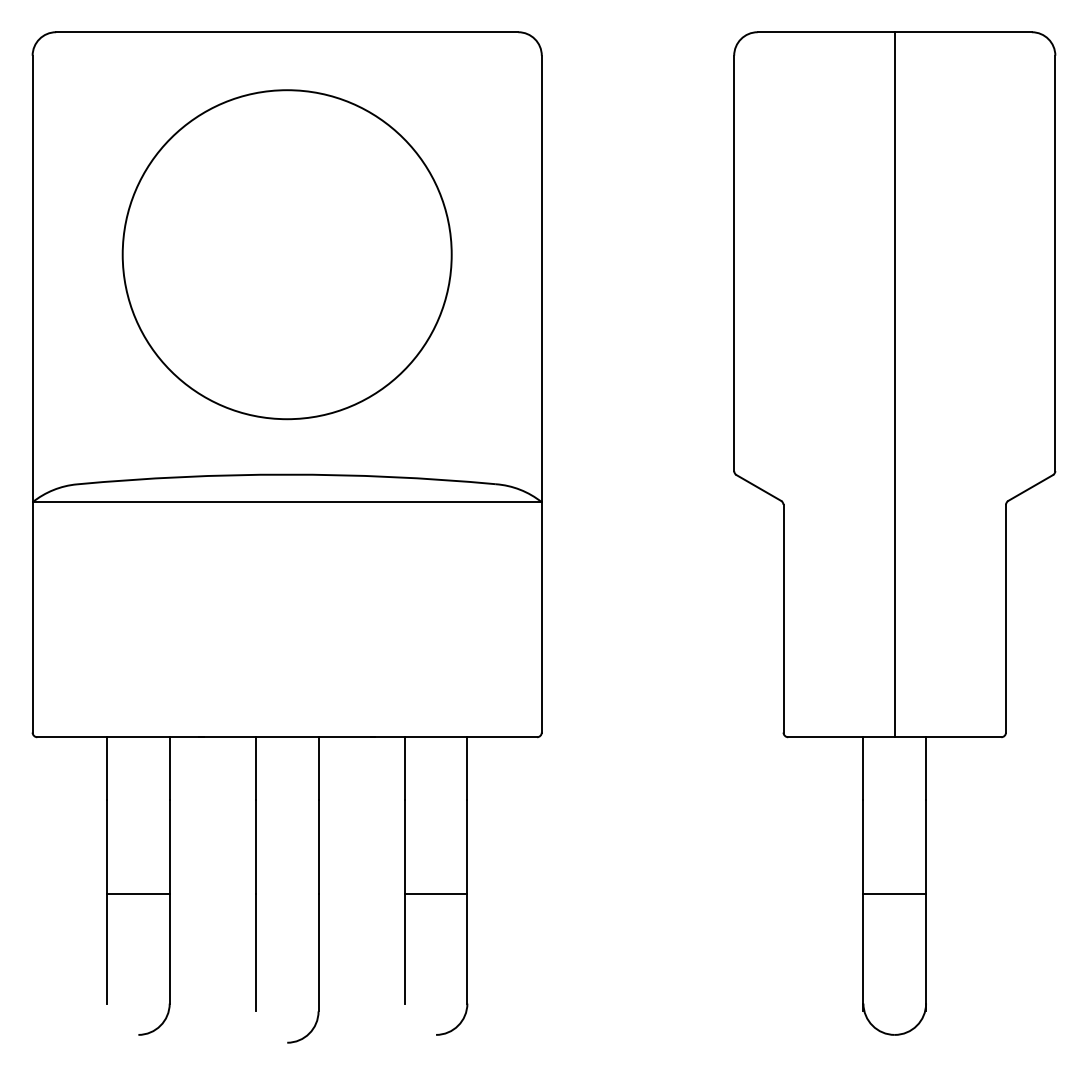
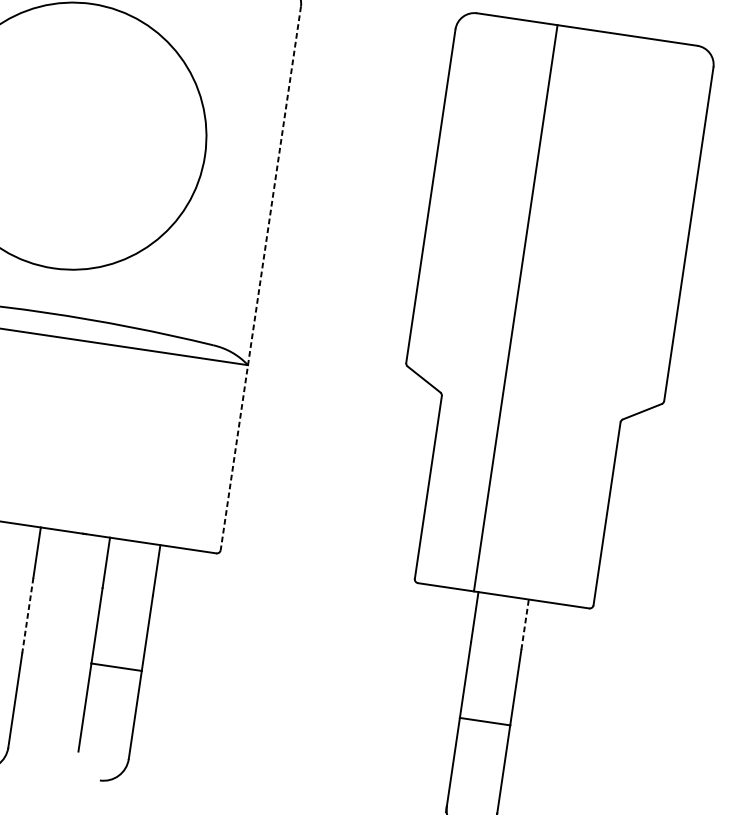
line: (894, 384) -> (515, 308), moved
line: (541, 394) -> (260, 278), solid -> dashed
line: (926, 768) -> (525, 624), solid -> dashed
line: (318, 847) -> (27, 616), solid -> dashed

